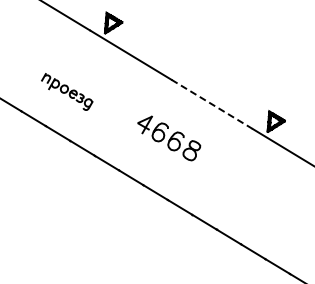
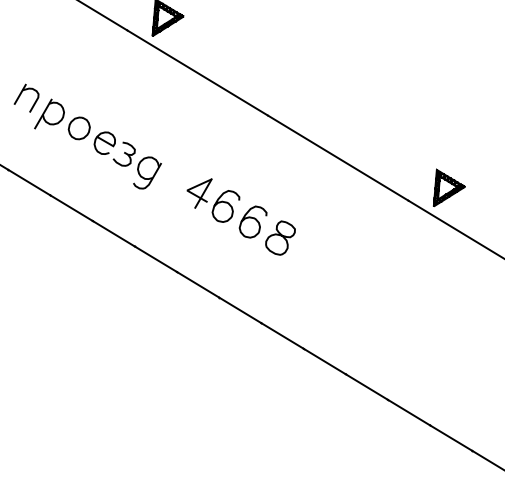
part: (67, 91) -> (88, 135), size x1.67
line: (212, 104) -> (338, 158), dashed -> solid
part: (169, 138) -> (241, 216), moved

